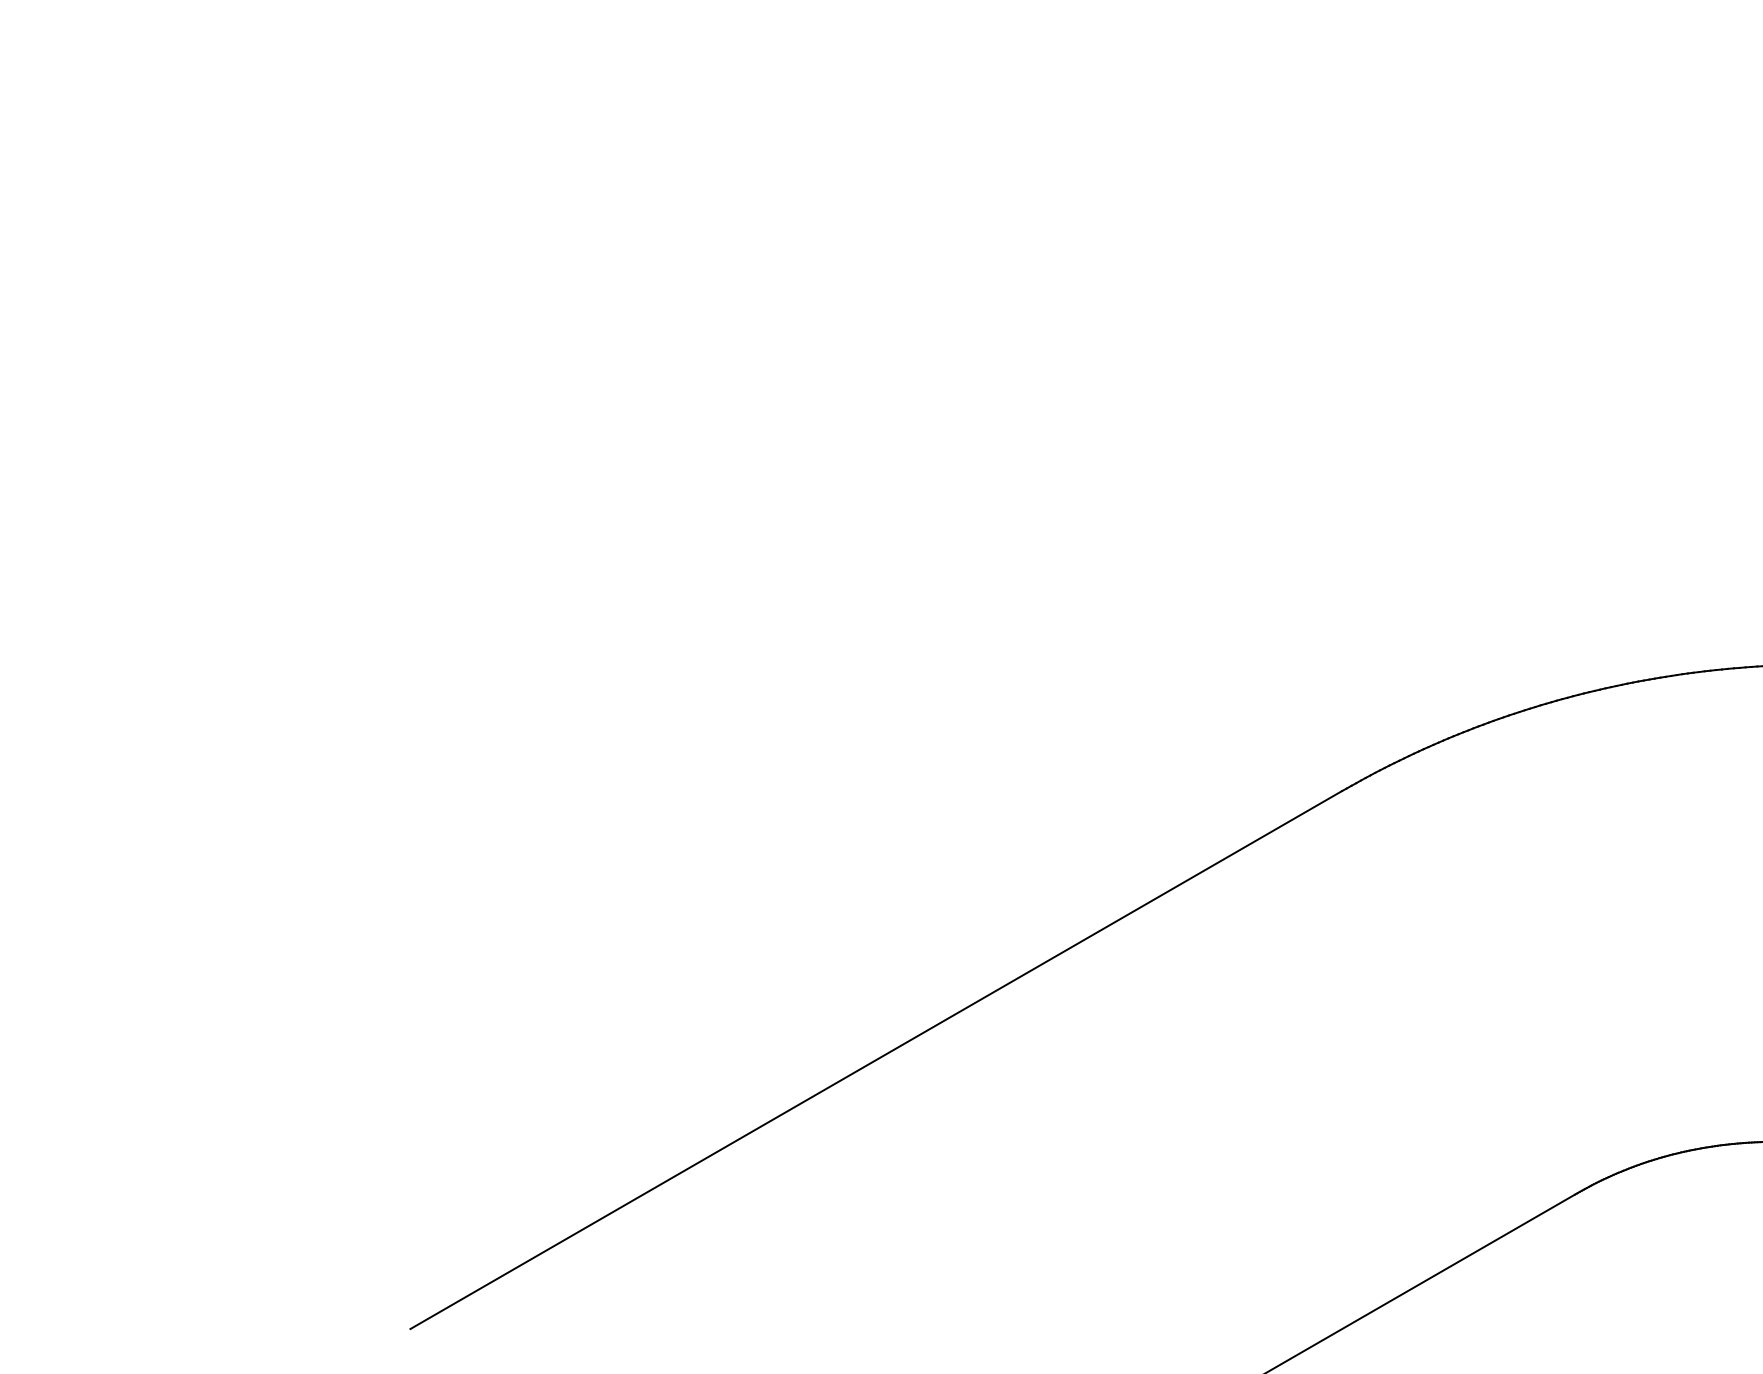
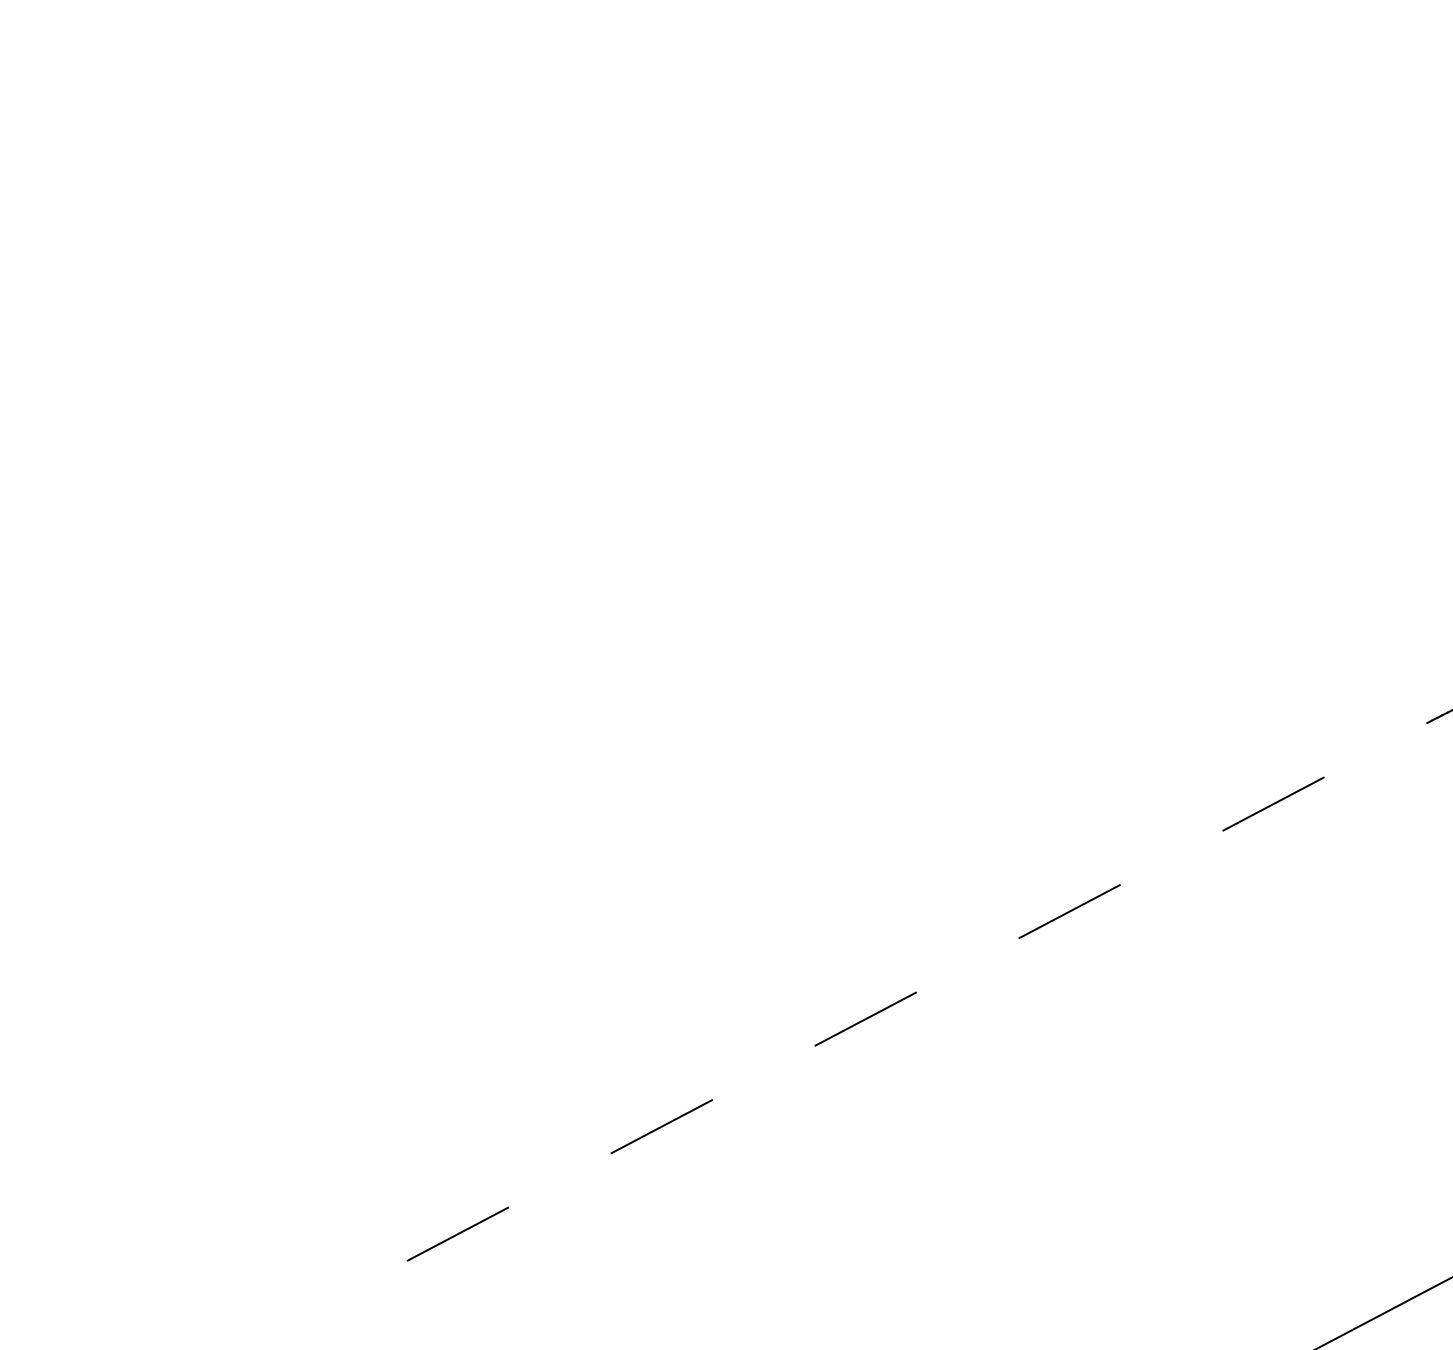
line: (876, 1060) -> (919, 991), solid -> dashed

